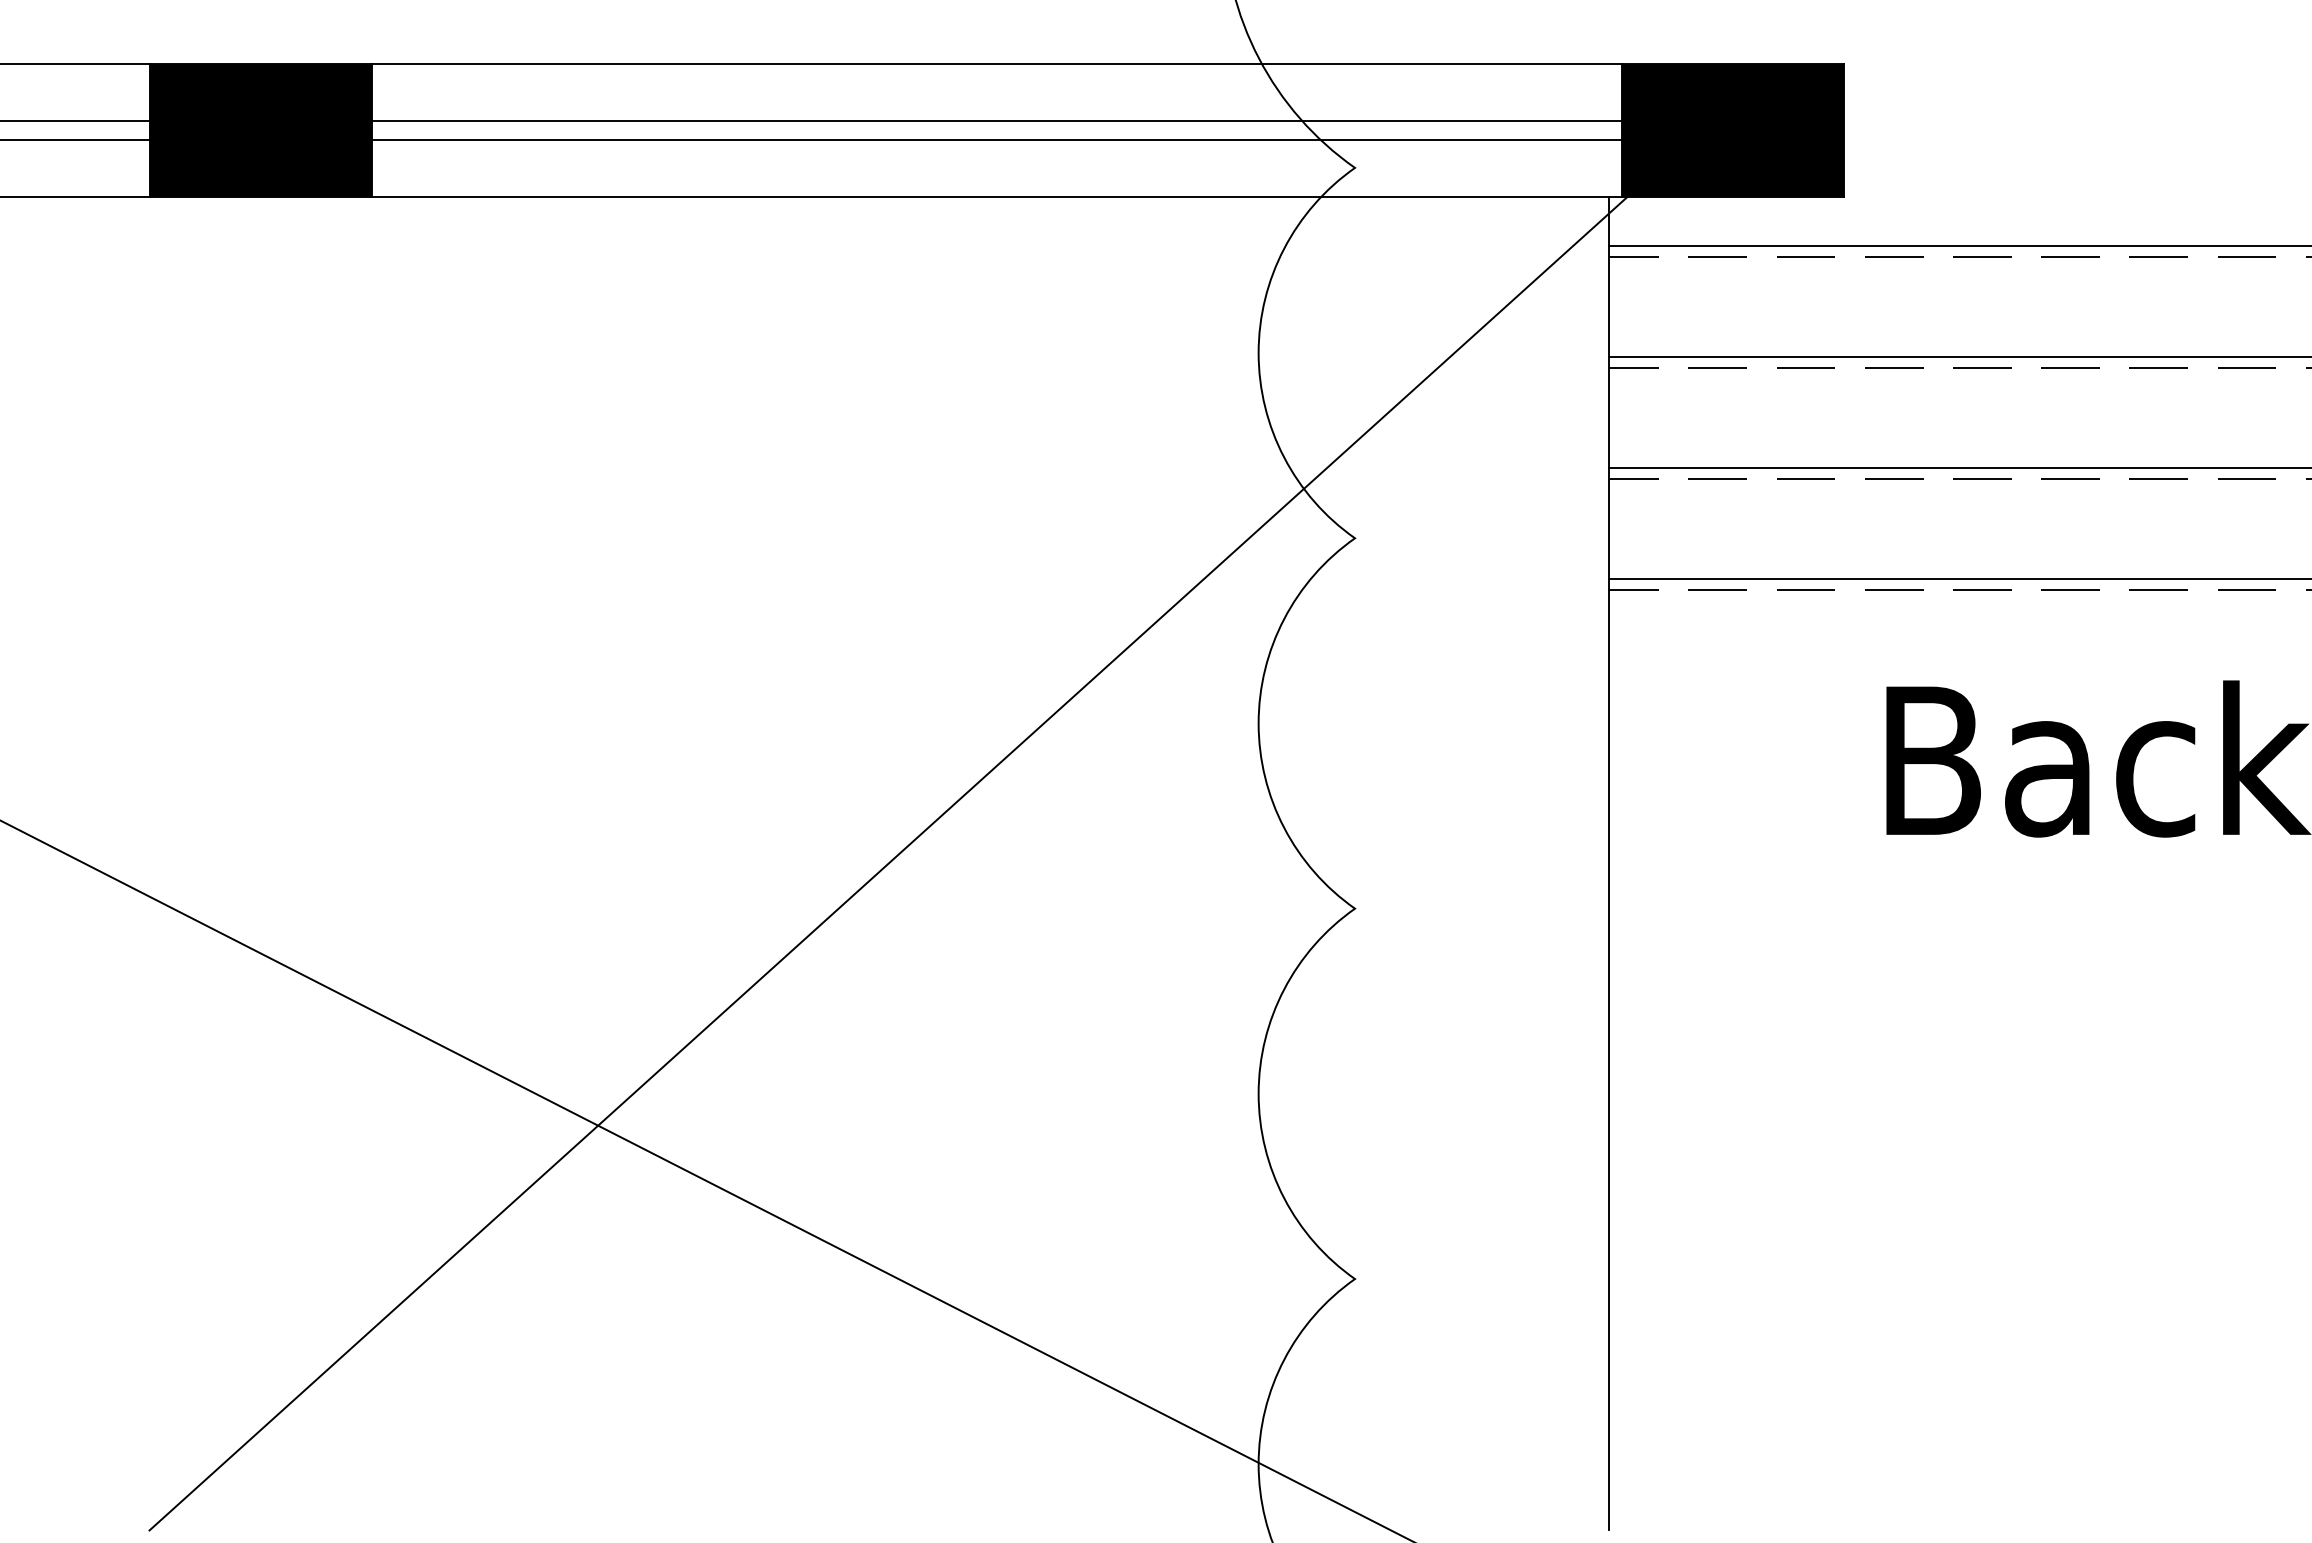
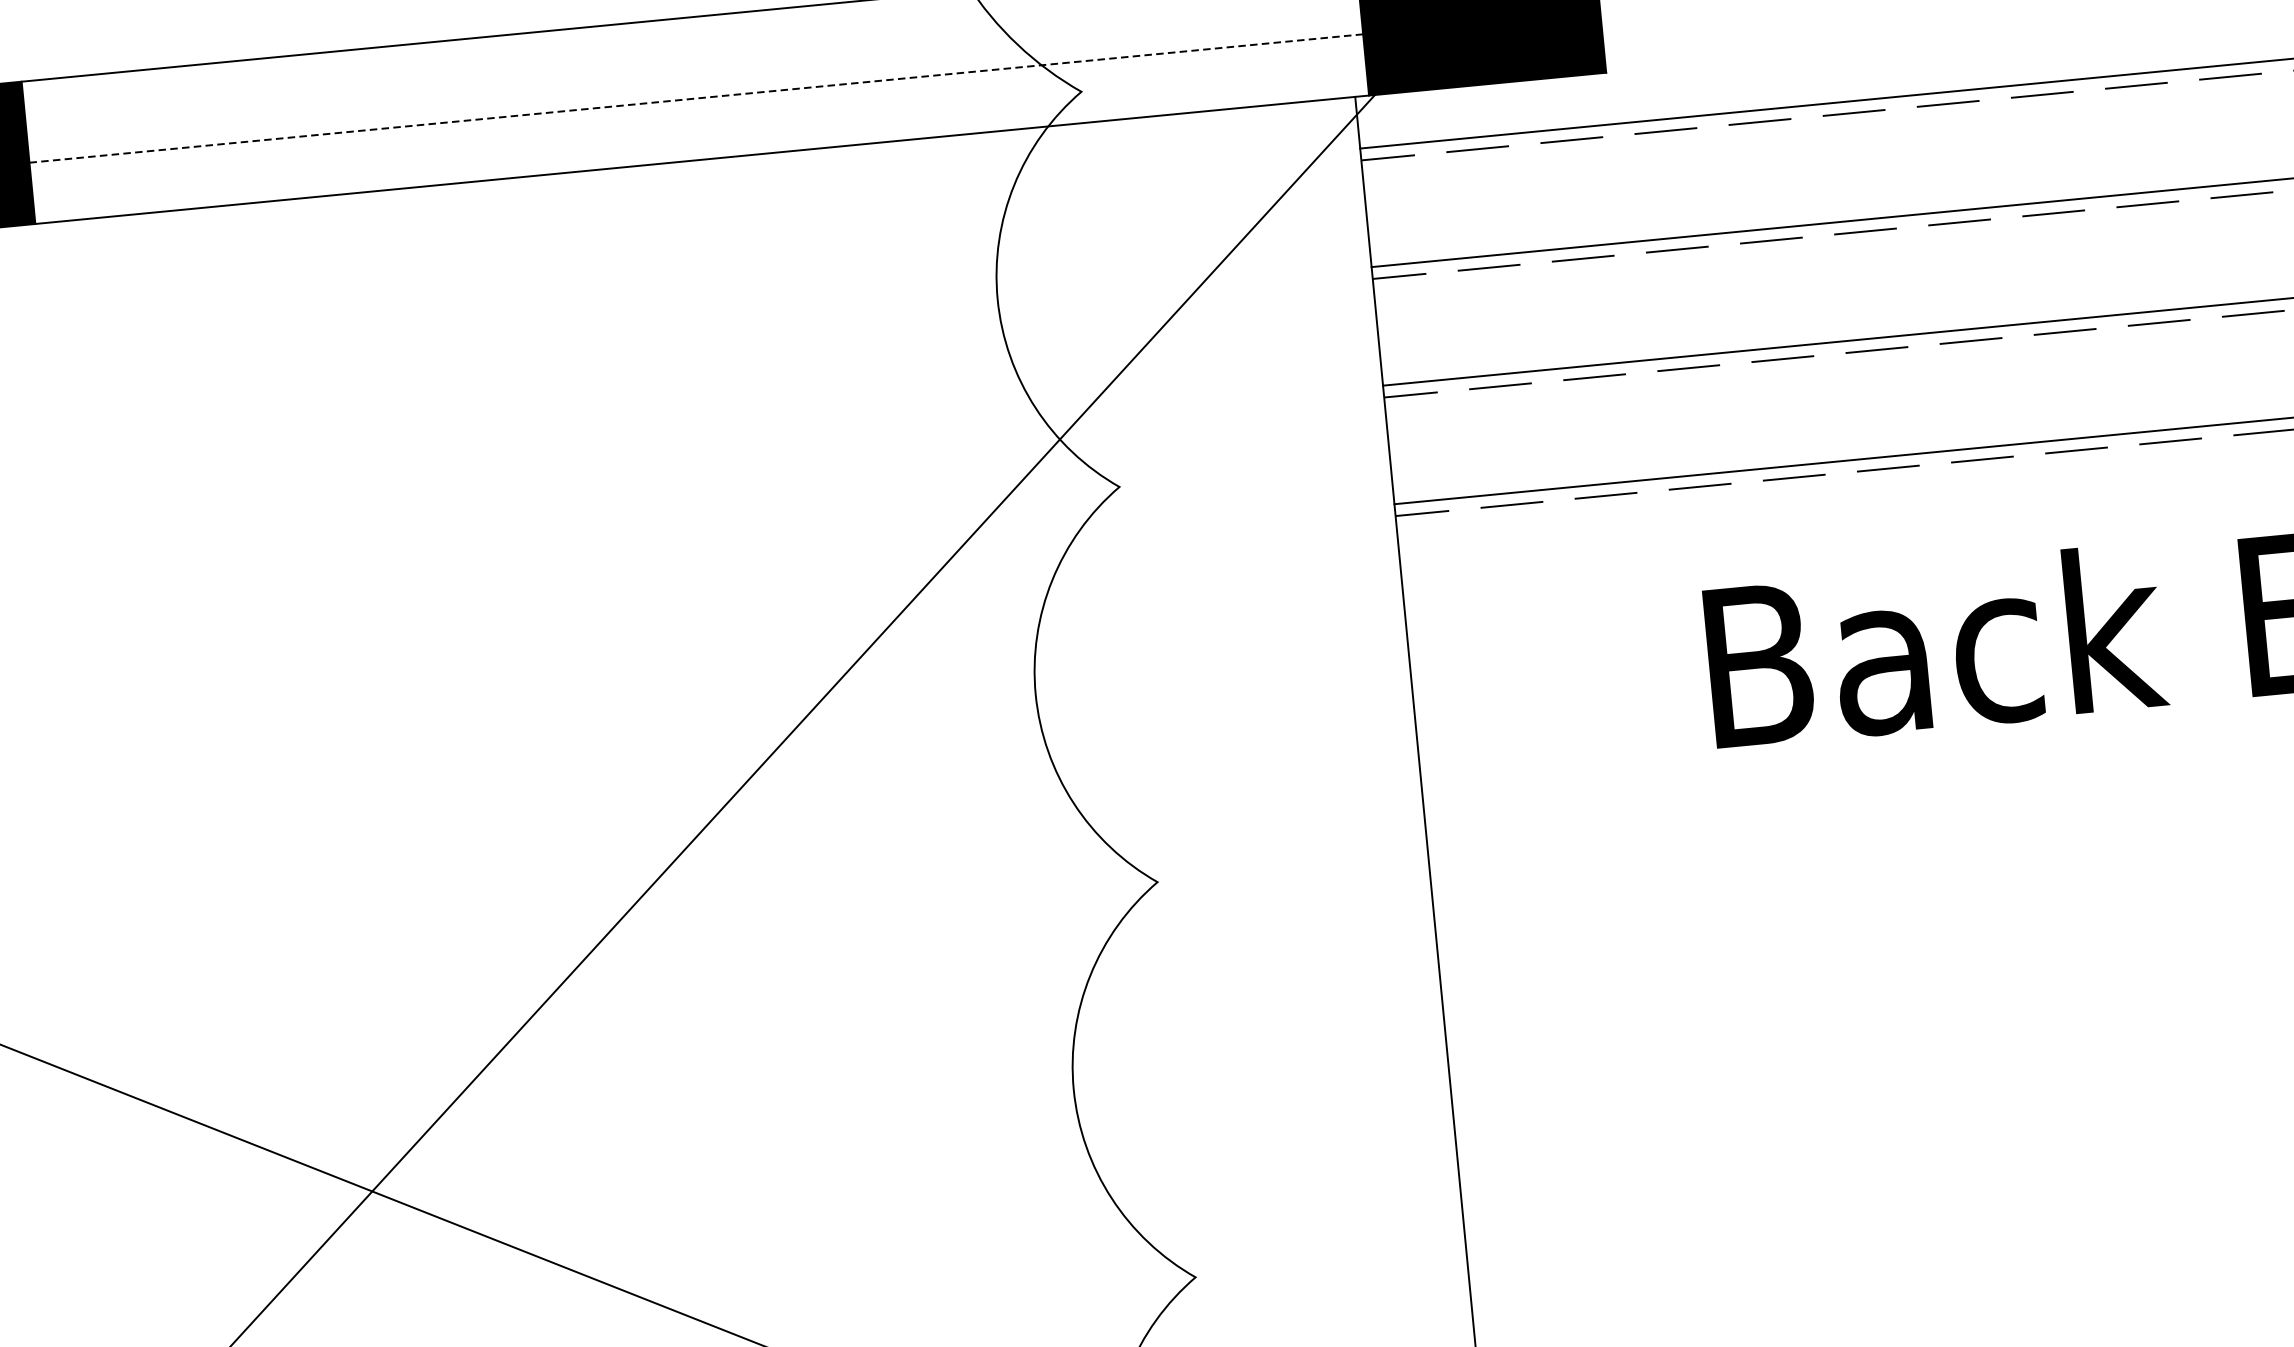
line: (996, 121) -> (694, 79), removed
line: (997, 139) -> (697, 98), solid -> dashed

